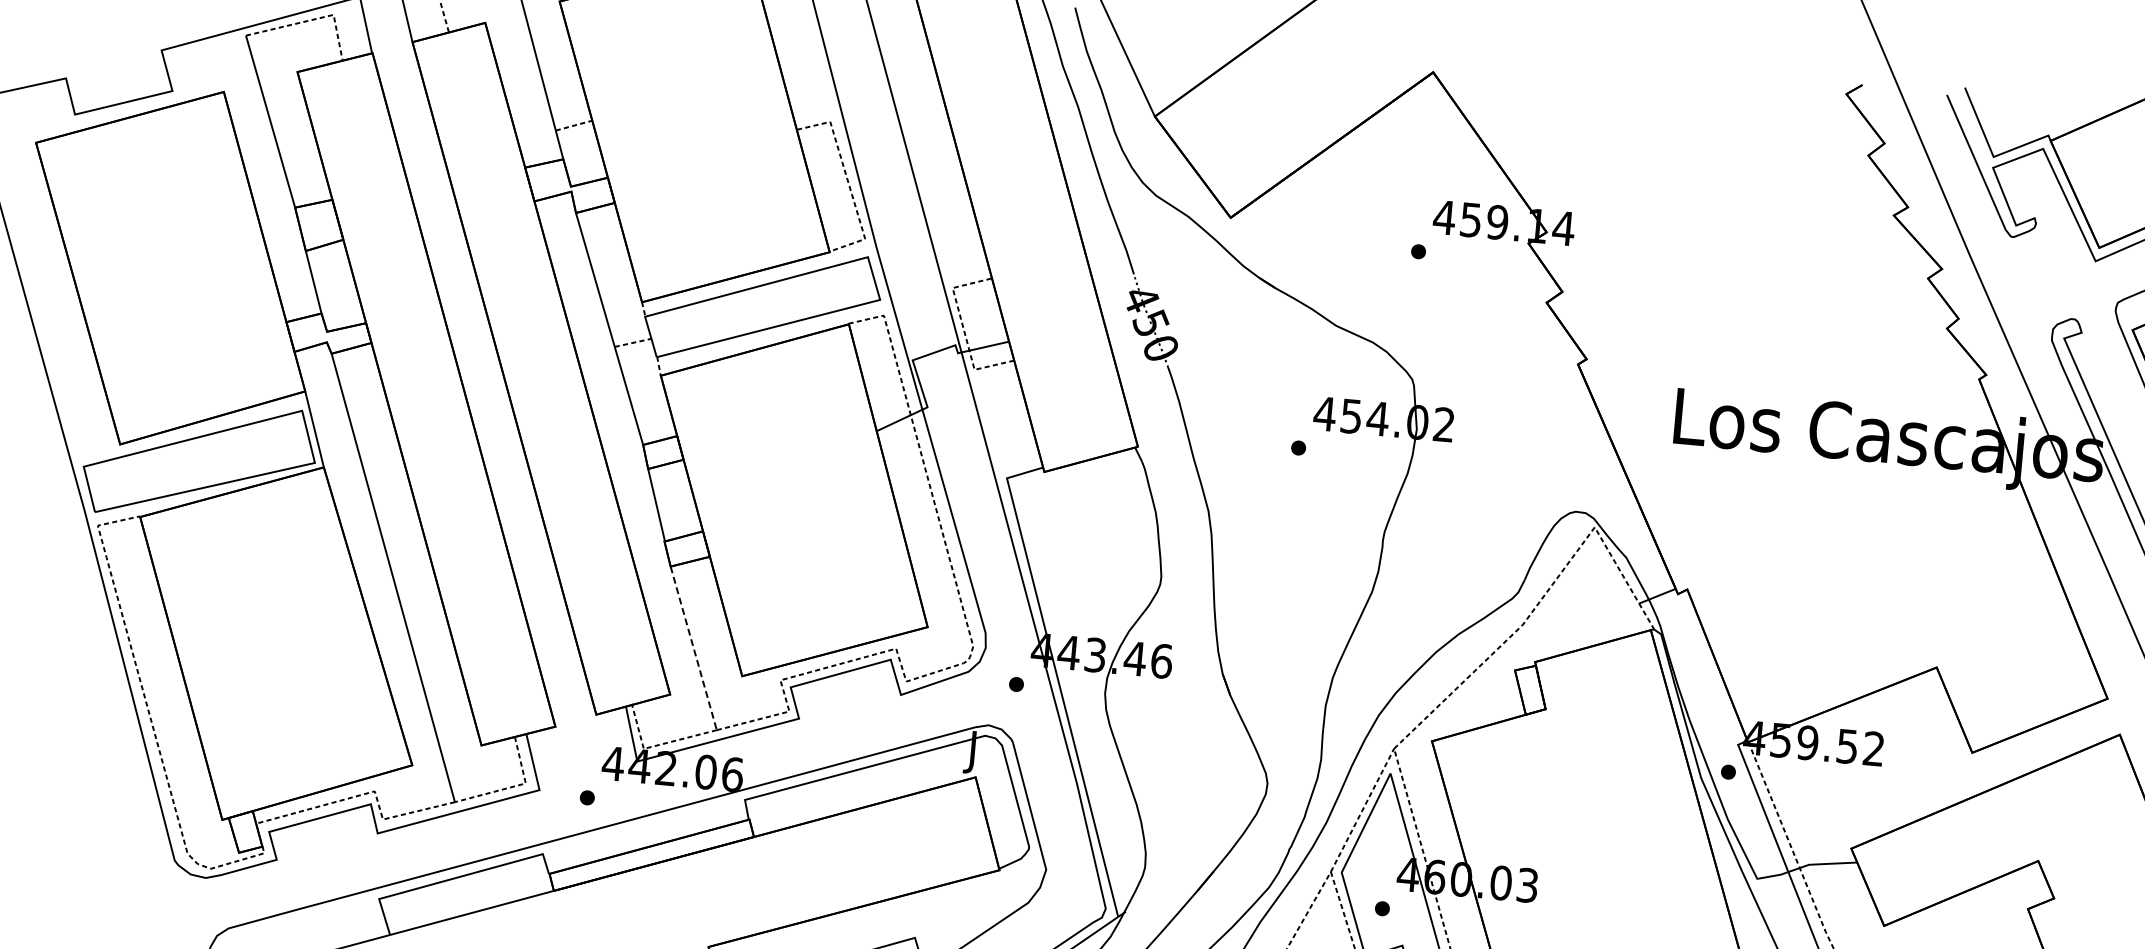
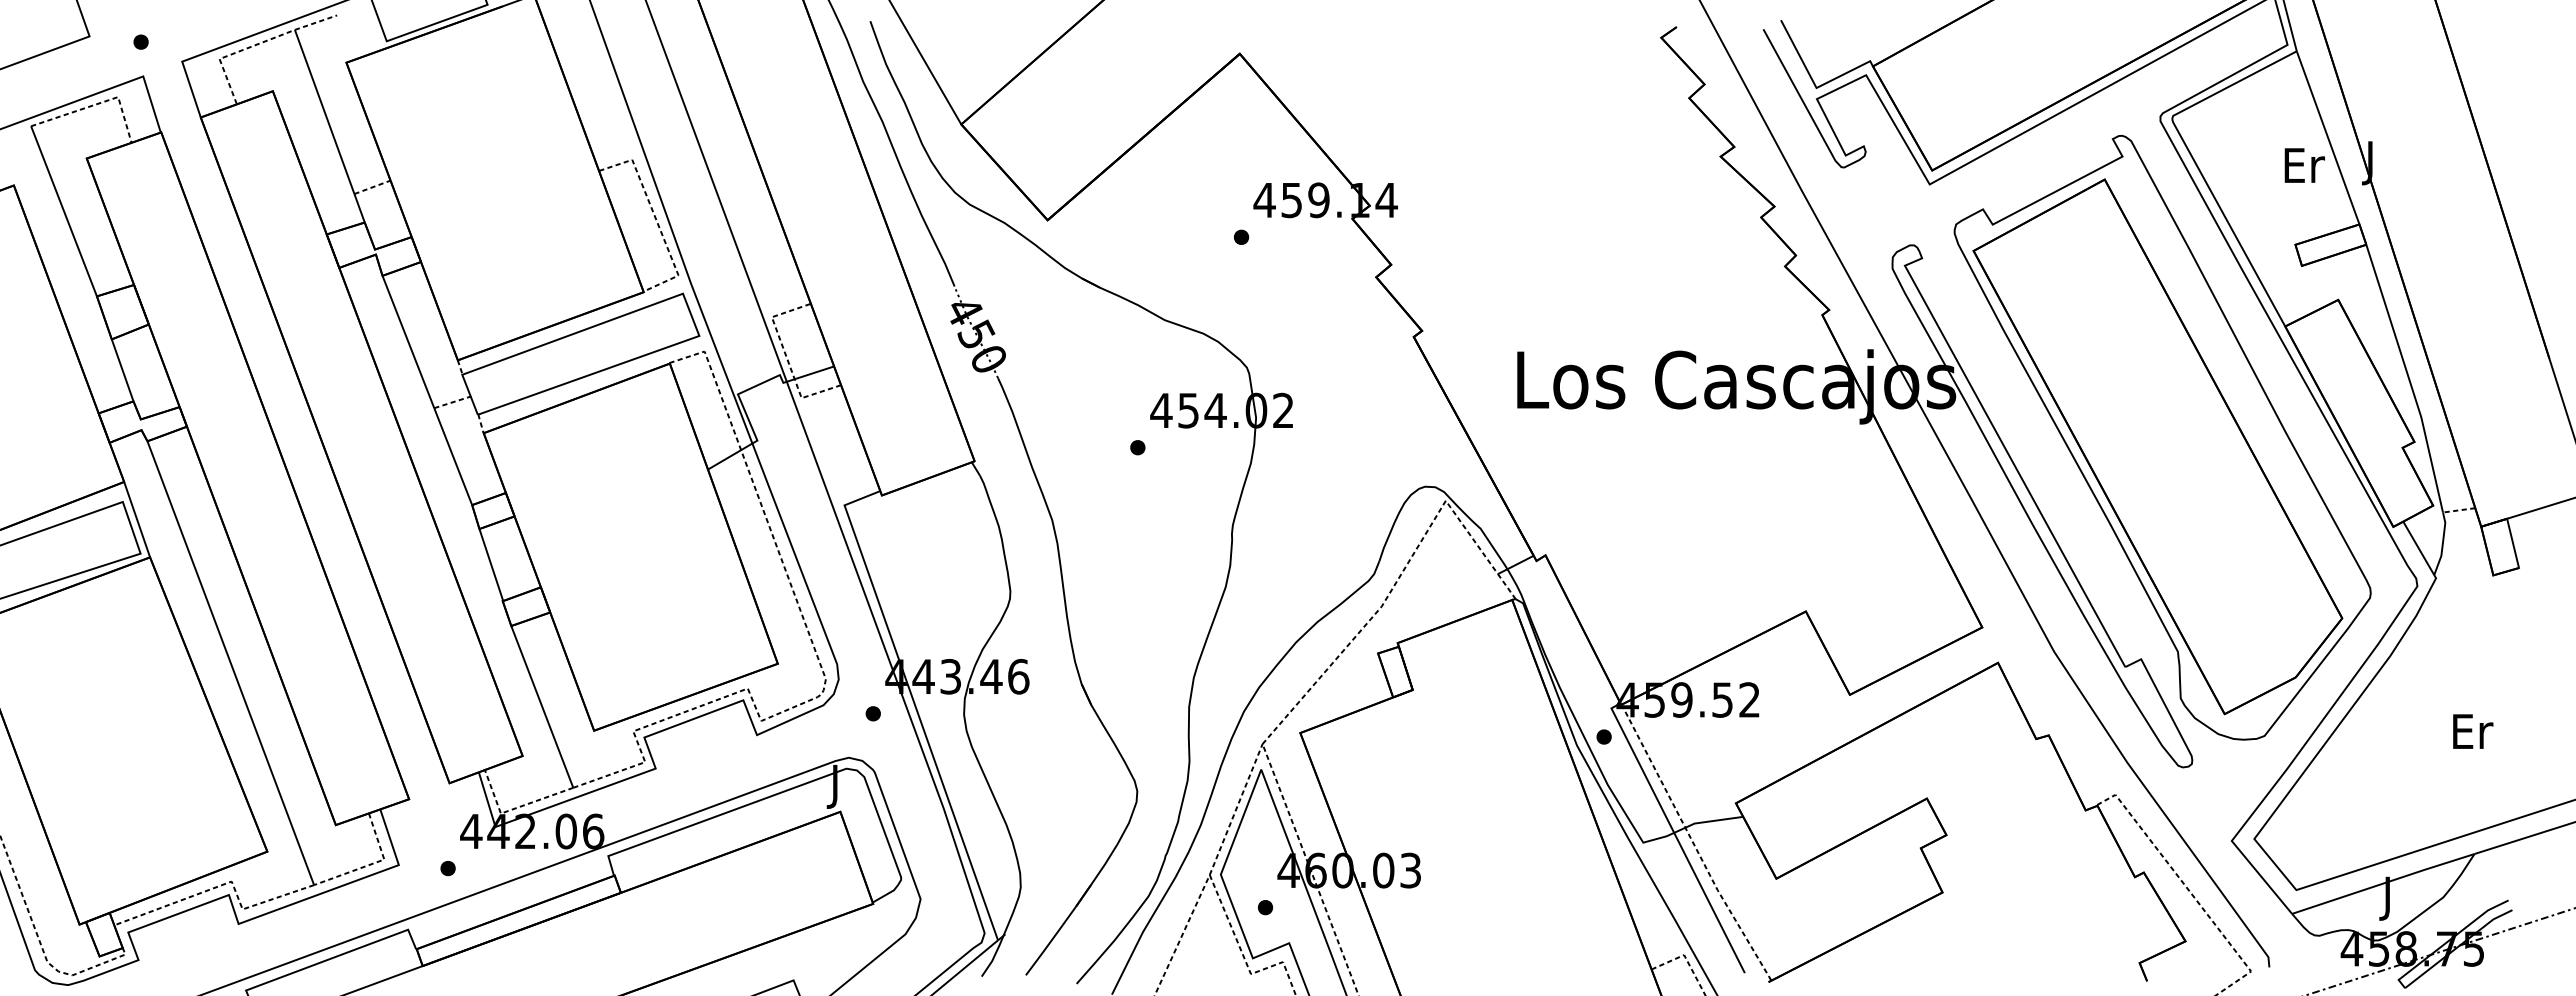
line: (693, 647) -> (542, 706), dashed -> solid

